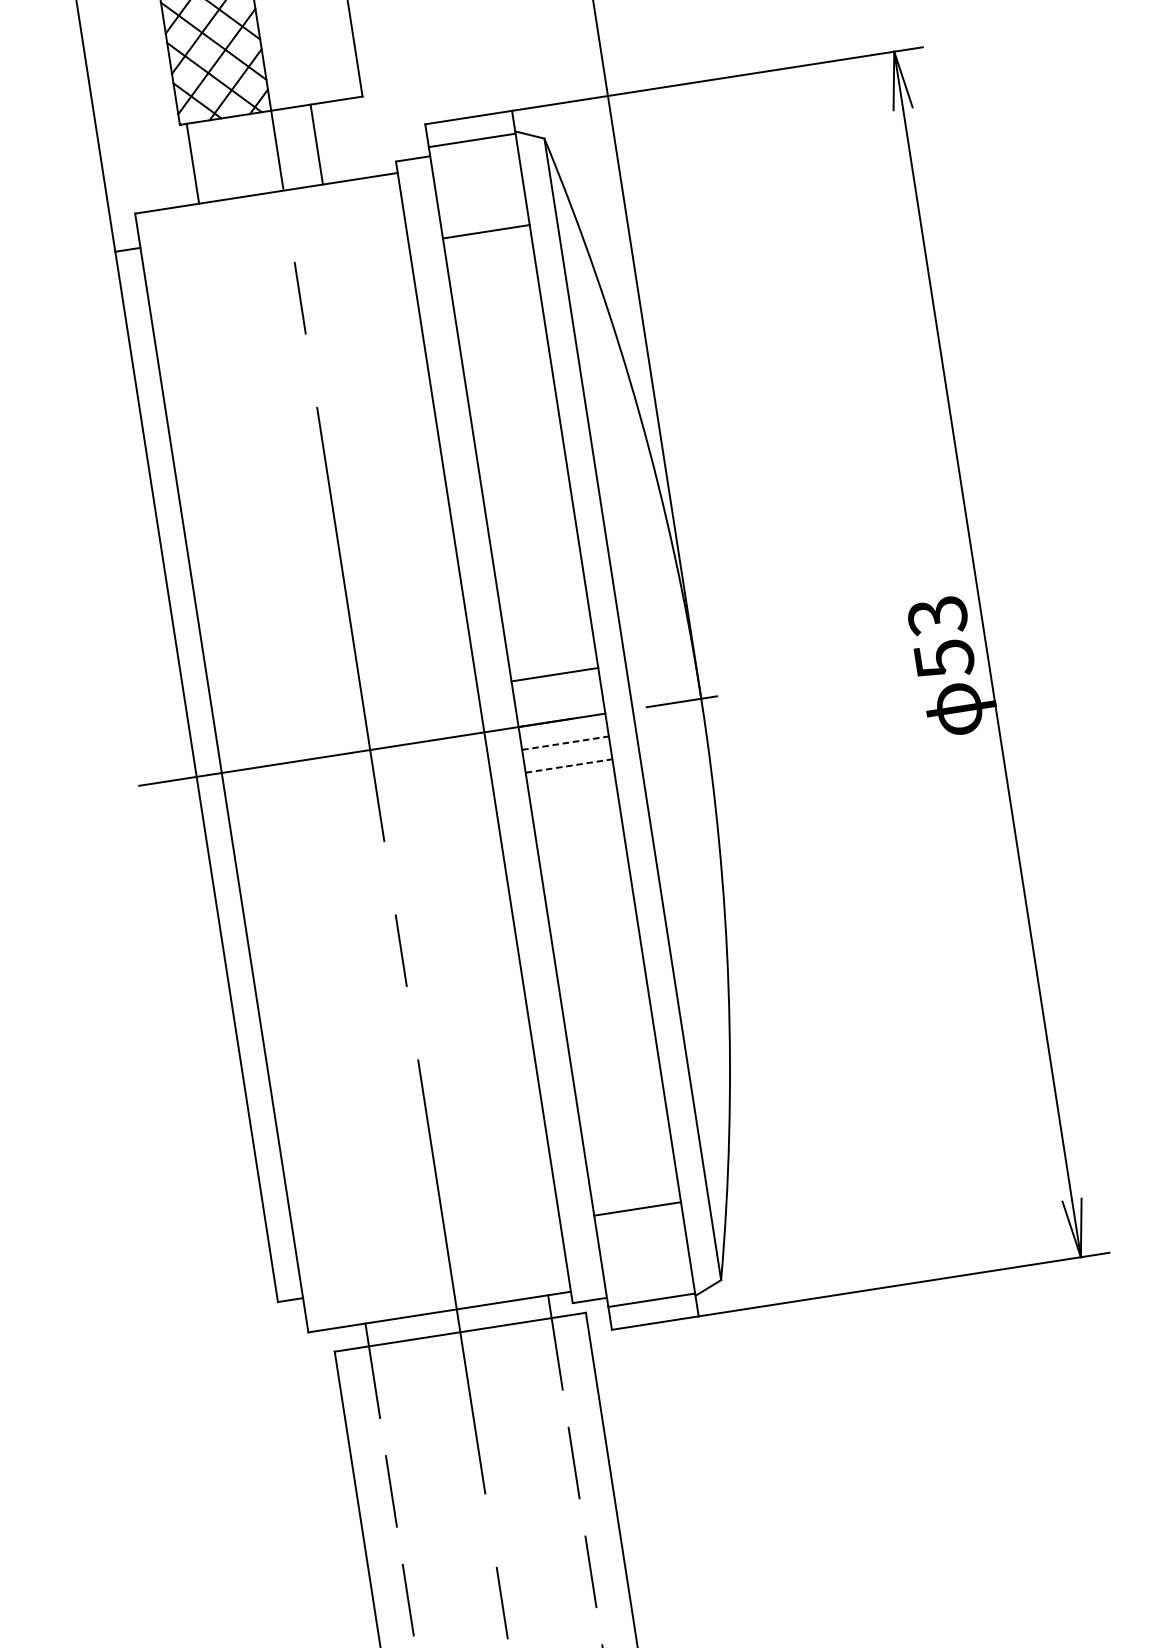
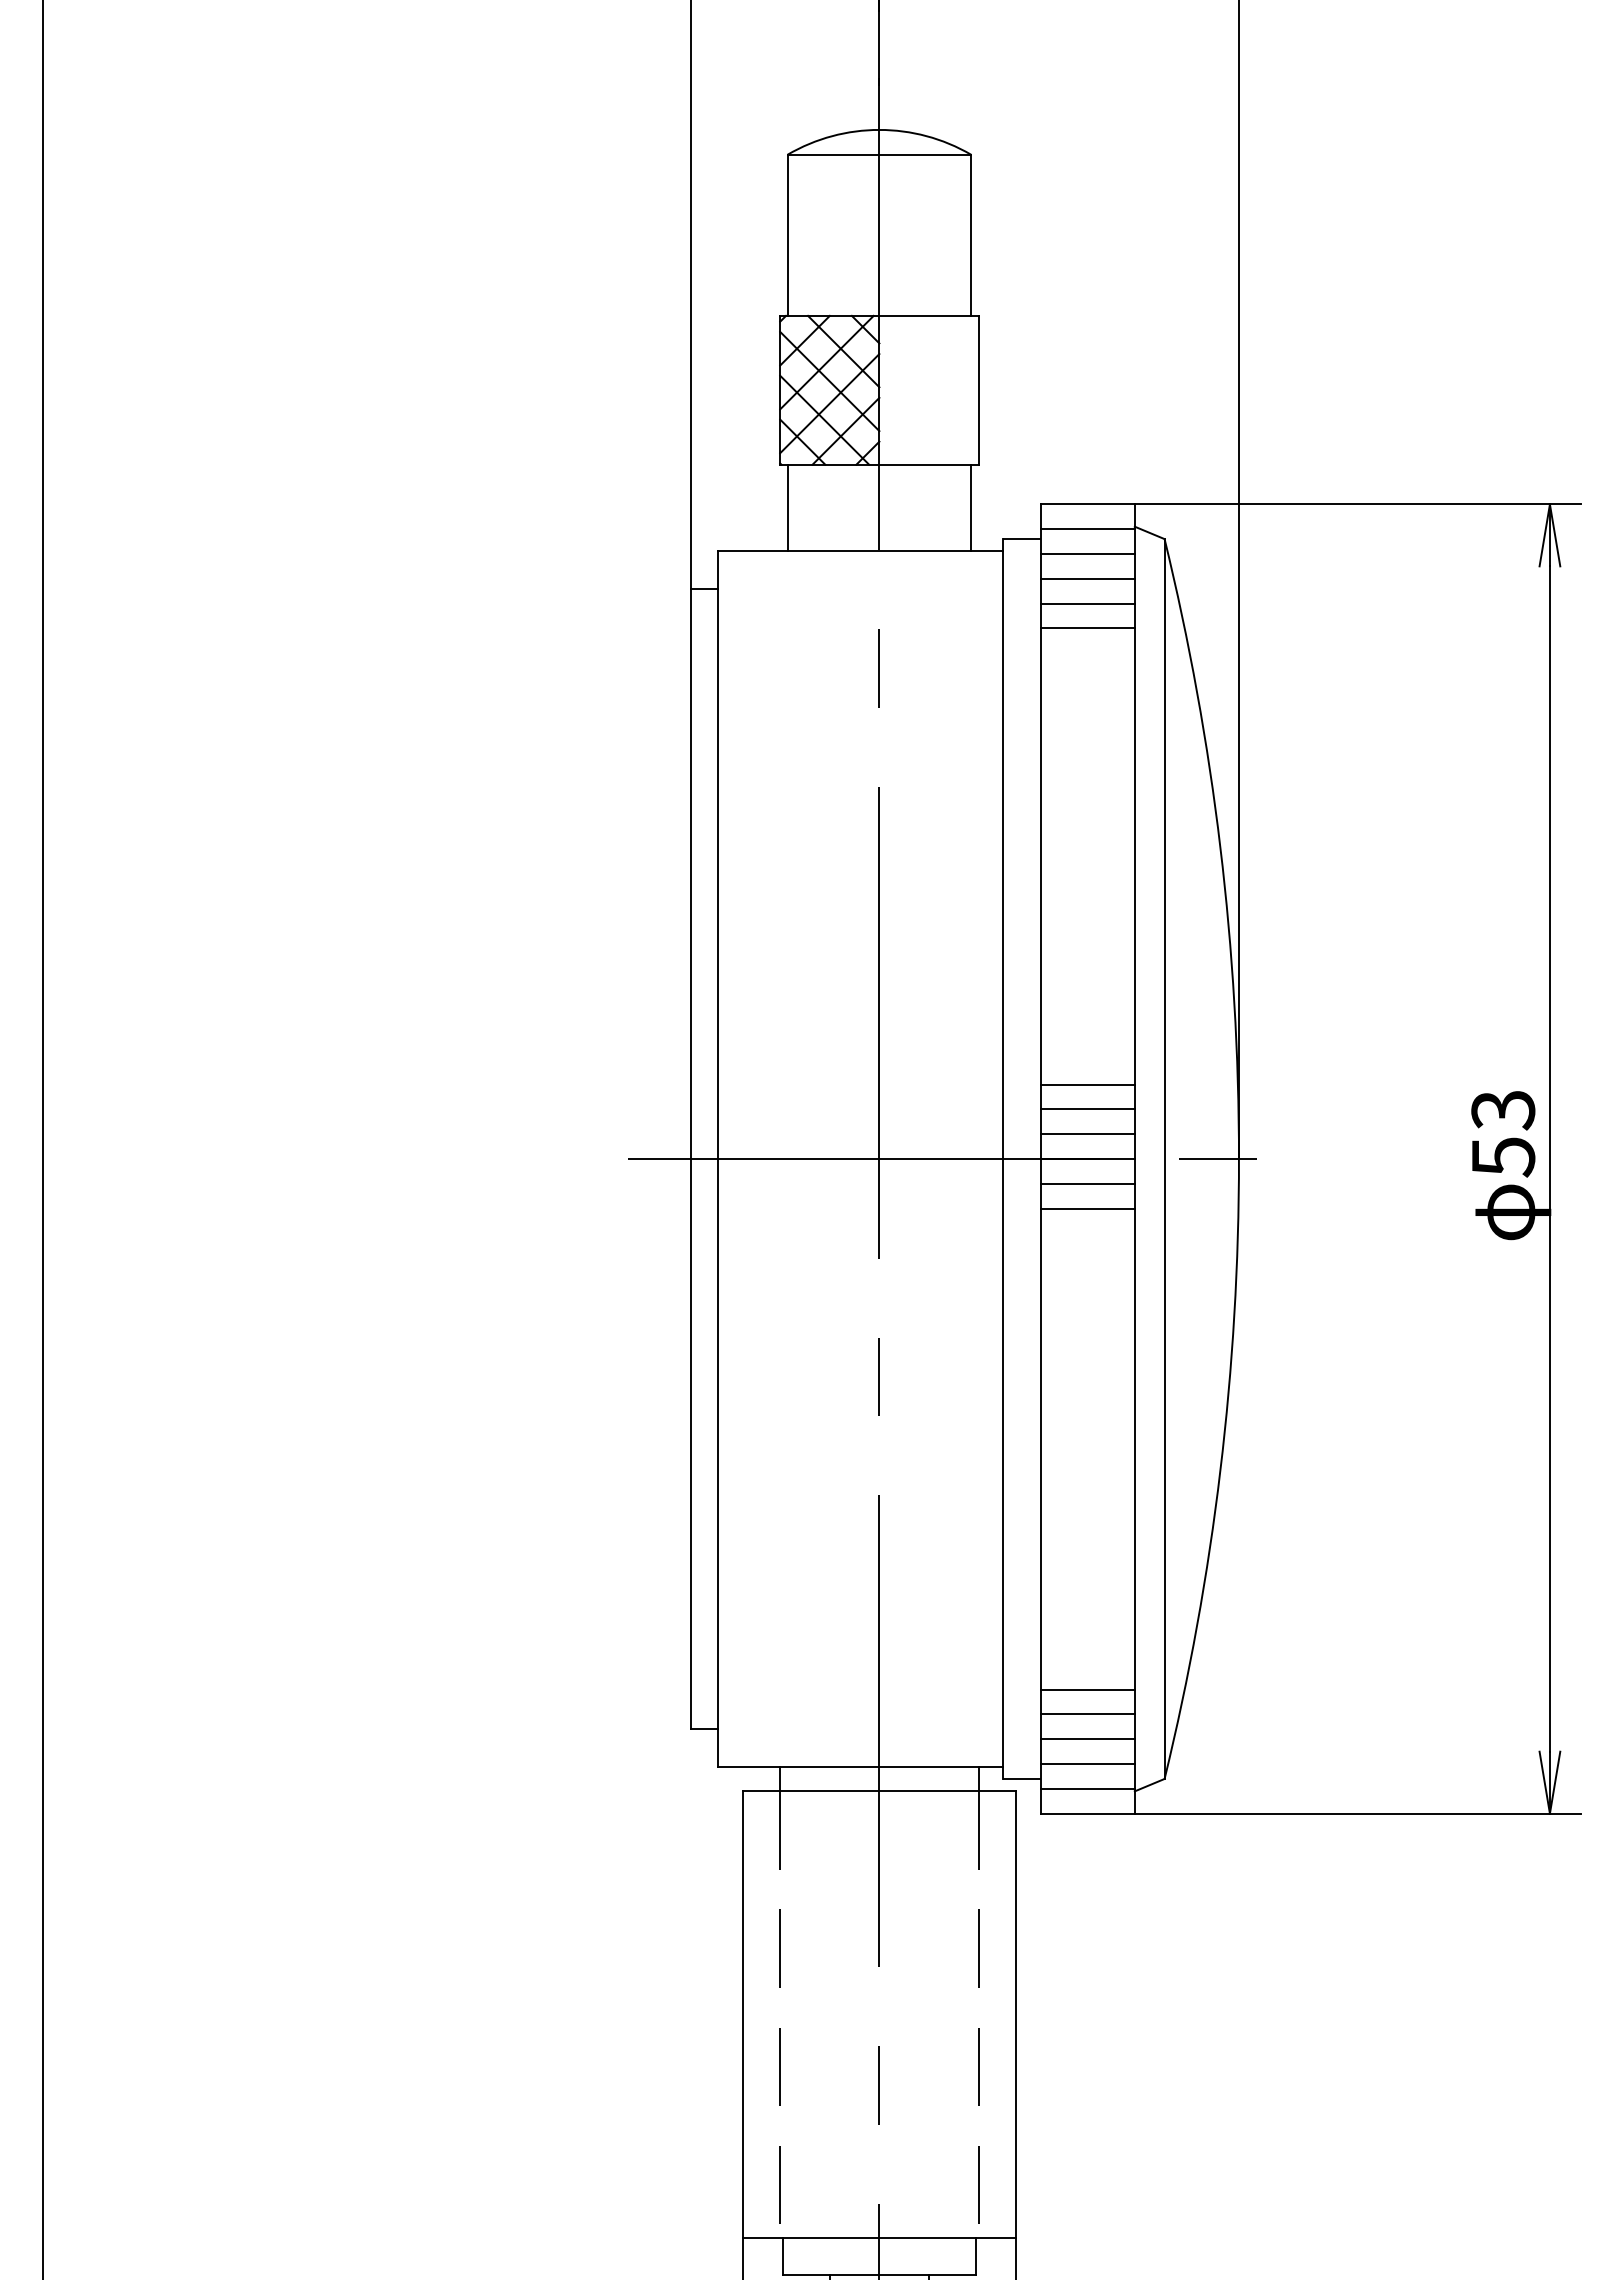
line: (317, 144) -> (971, 507), moved
line: (475, 162) -> (1087, 553), added
line: (479, 185) -> (1087, 578), added
line: (482, 208) -> (1087, 603), added
line: (551, 651) -> (1087, 1084), added
line: (558, 697) -> (1087, 1134), added
line: (566, 742) -> (1088, 1183), dashed -> solid
line: (569, 765) -> (1088, 1208), dashed -> solid
line: (640, 1231) -> (1087, 1714), added
line: (644, 1254) -> (1087, 1739), added
line: (648, 1277) -> (1087, 1764), added

